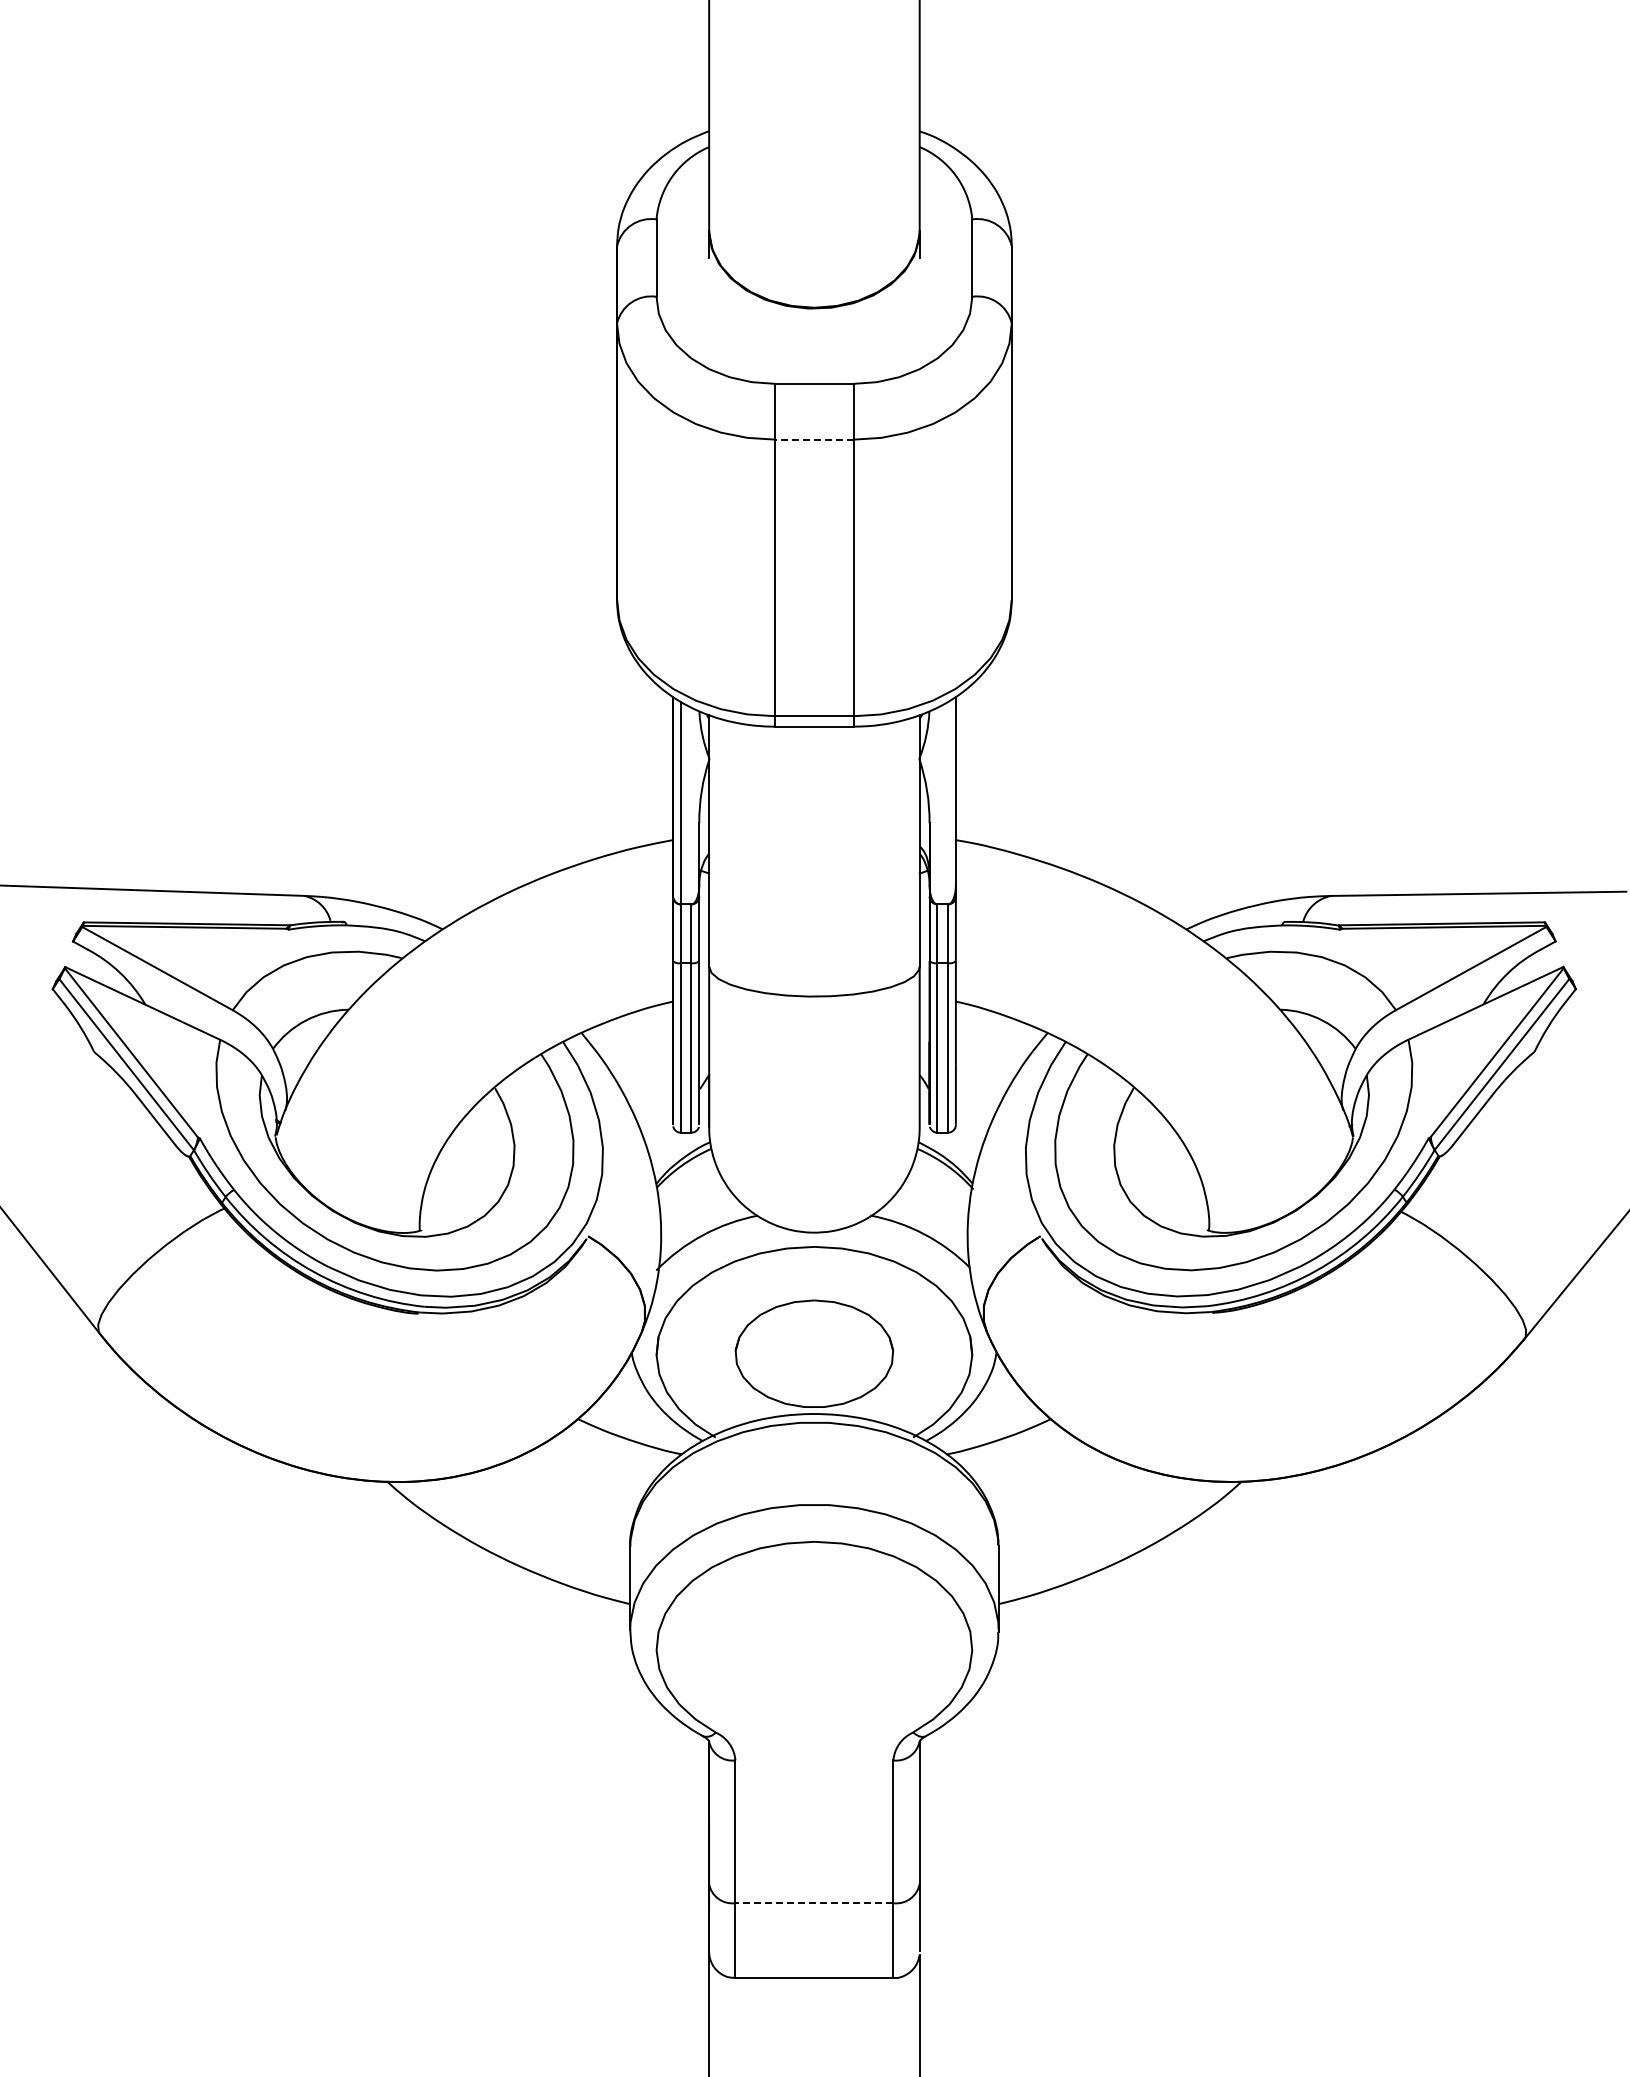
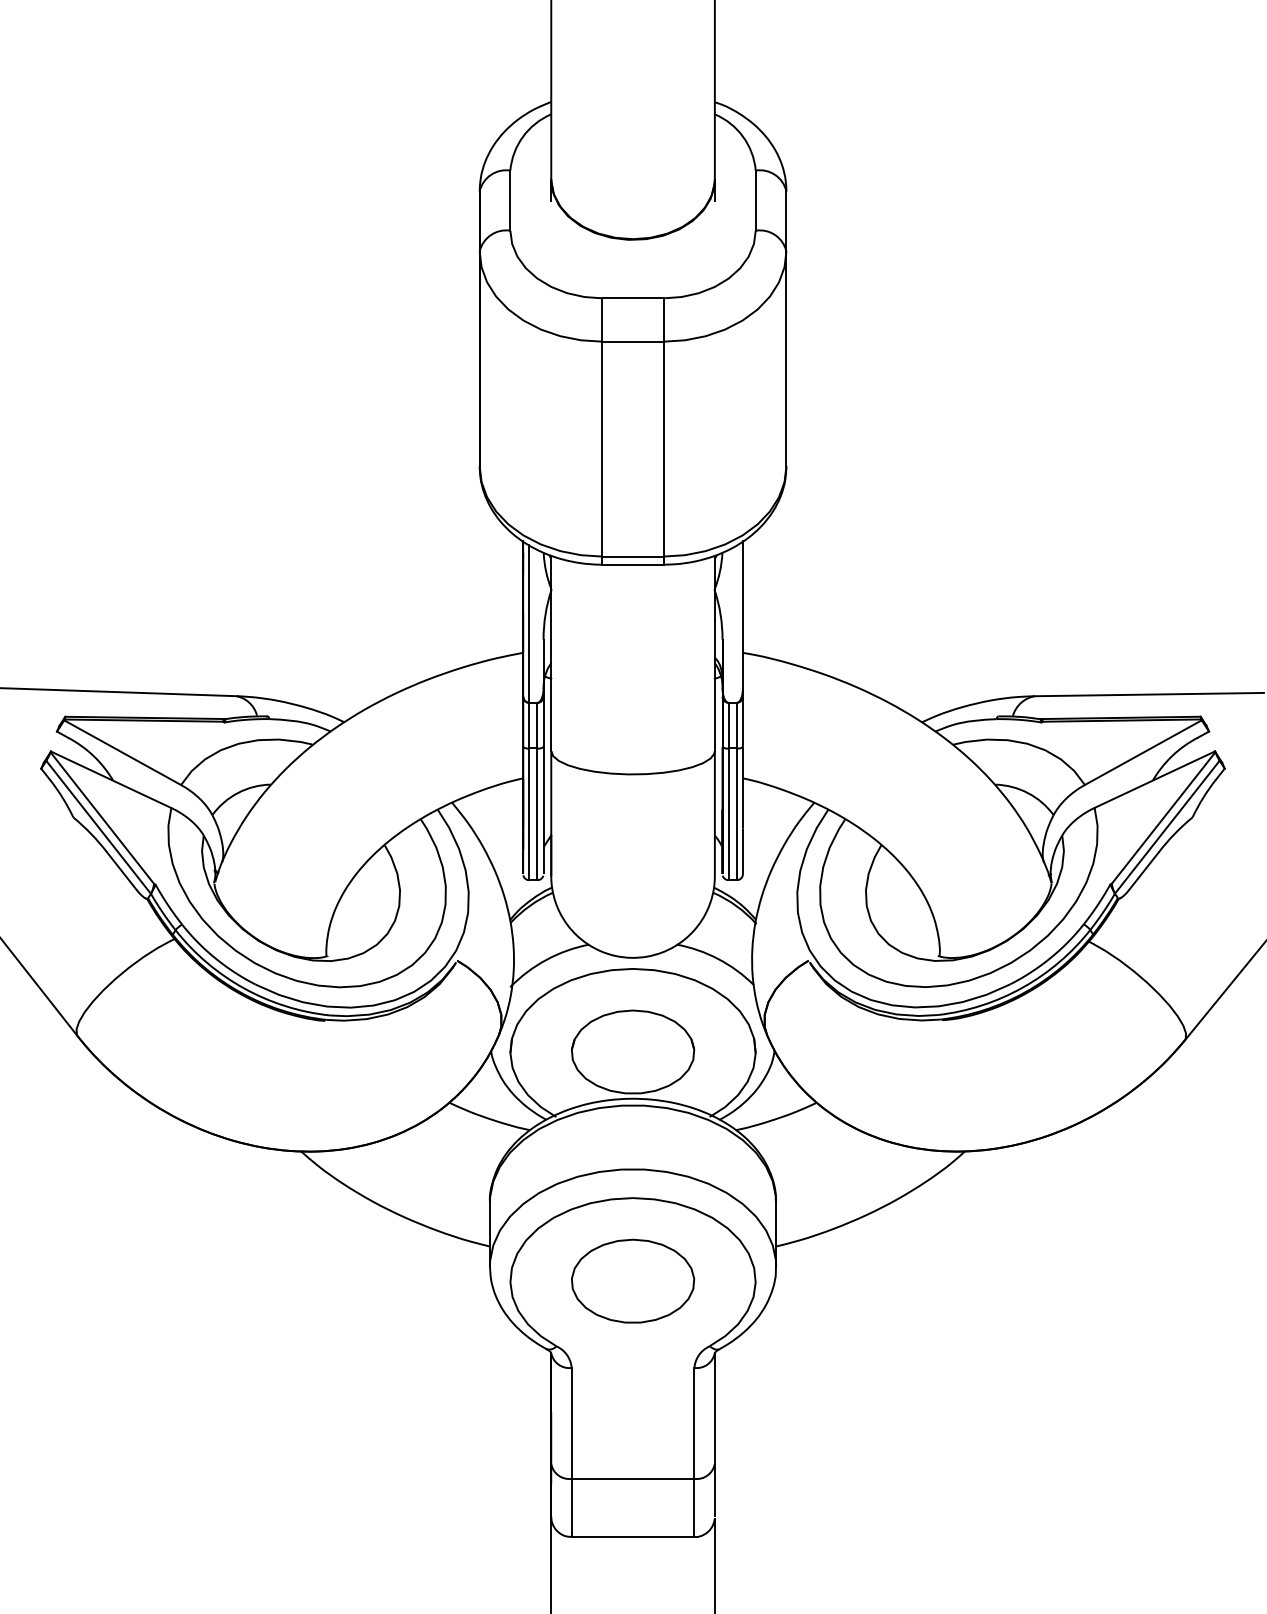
line: (813, 439) -> (632, 341), dashed -> solid
part: (813, 1648) -> (632, 1280), added
line: (814, 1903) -> (633, 1479), dashed -> solid

